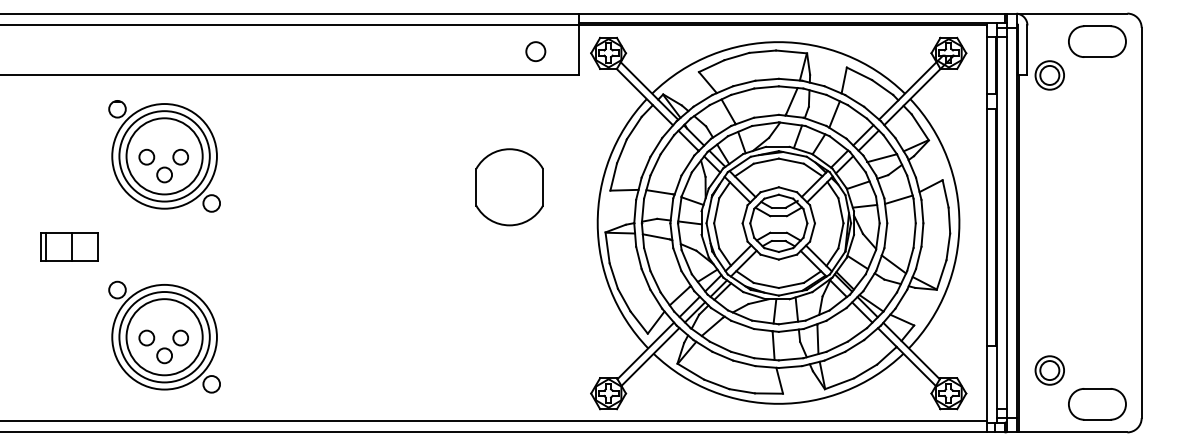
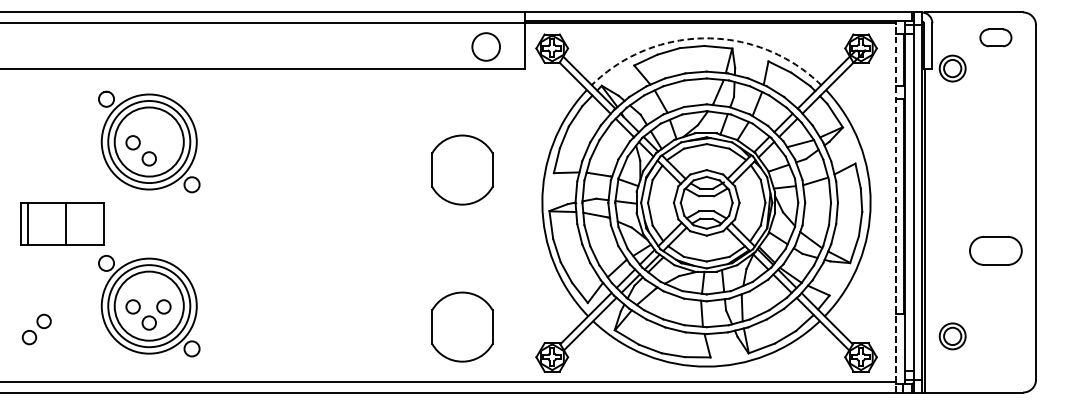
part: (1097, 41) -> (995, 37), size x0.6
arc: (778, 42) -> (706, 38), solid -> dashed
circle: (535, 51) -> (485, 46), size x1.6
circle: (180, 156) -> (163, 142), removed
line: (986, 228) -> (895, 207), solid -> dashed
part: (69, 246) -> (62, 223), size x1.6
part: (509, 360) -> (462, 327), added
part: (40, 362) -> (36, 329), added
part: (1097, 404) -> (995, 251), moved

